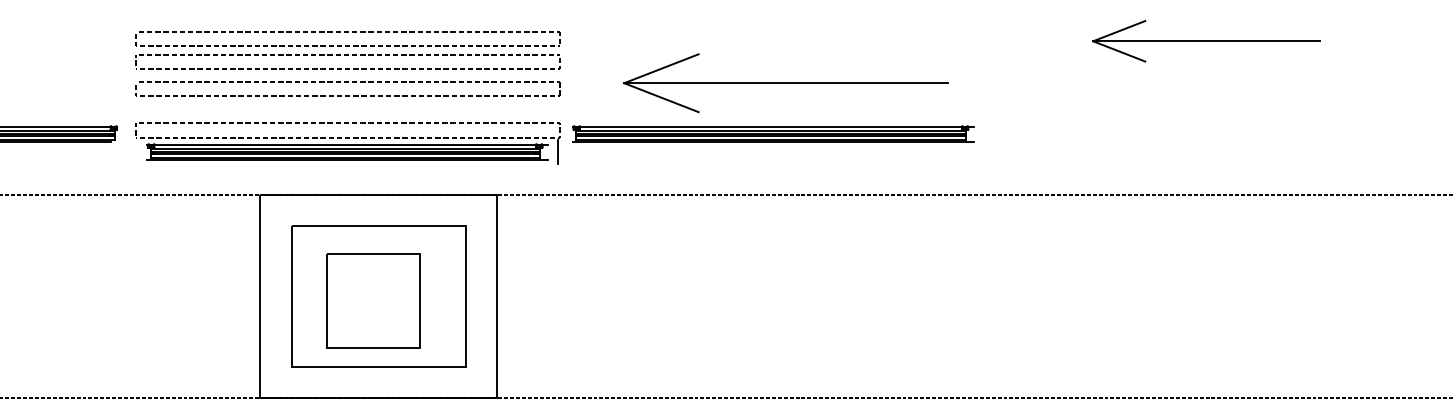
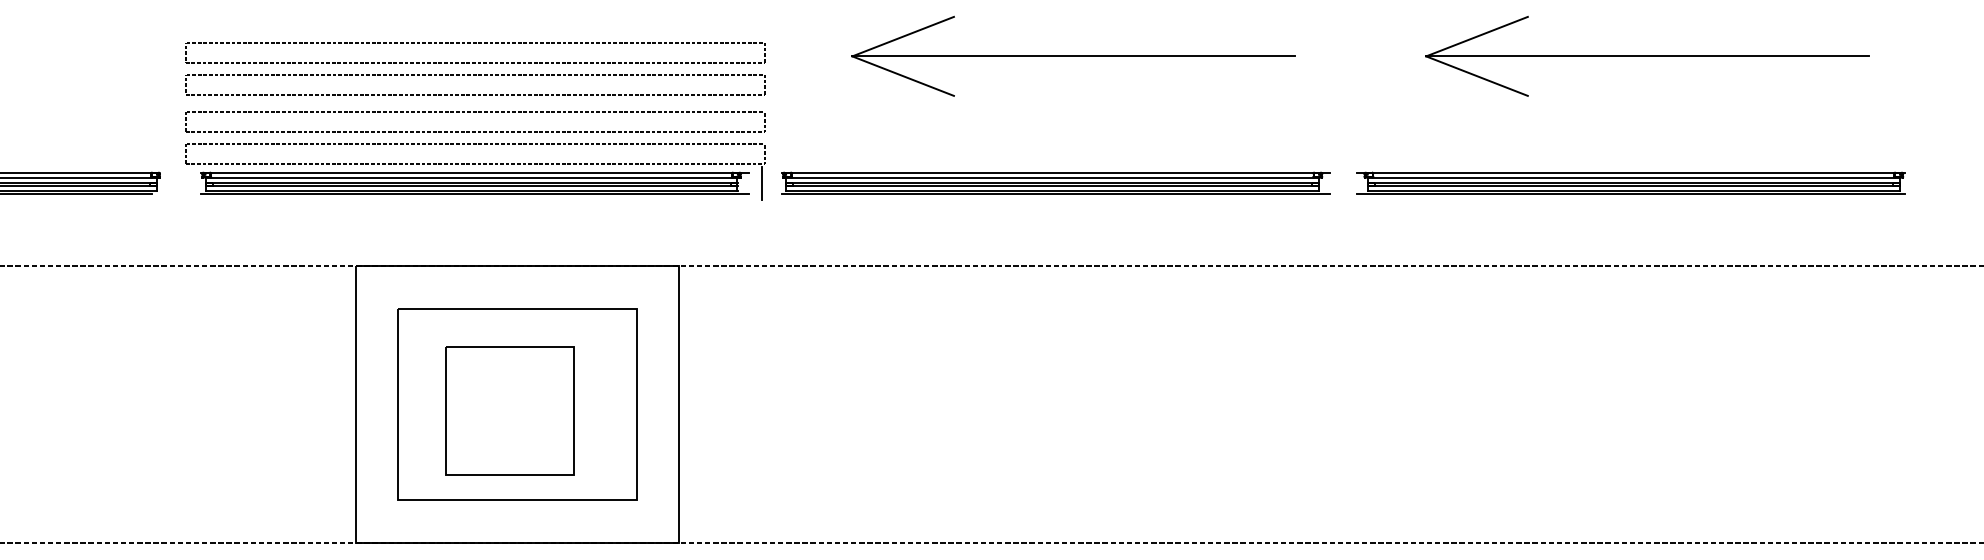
part: (1206, 41) -> (1647, 56), size x1.43
part: (785, 83) -> (1072, 56), moved
part: (1194, 133) -> (1630, 182), added
part: (347, 143) -> (474, 171), moved

